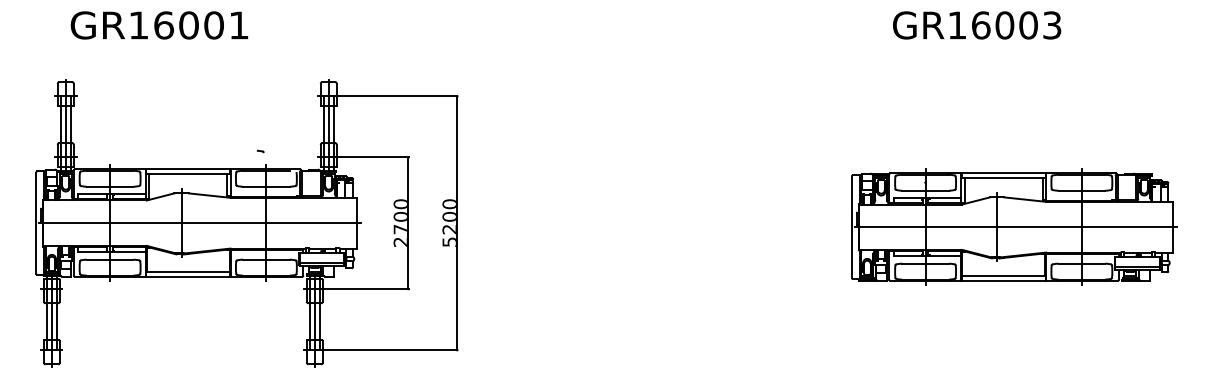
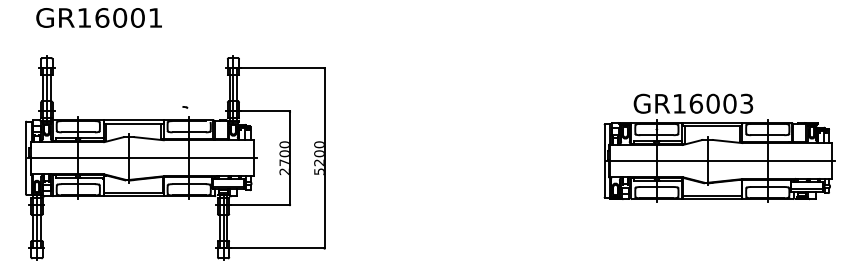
text: (159, 25) -> (99, 17), moved
text: (977, 25) -> (693, 103), moved

